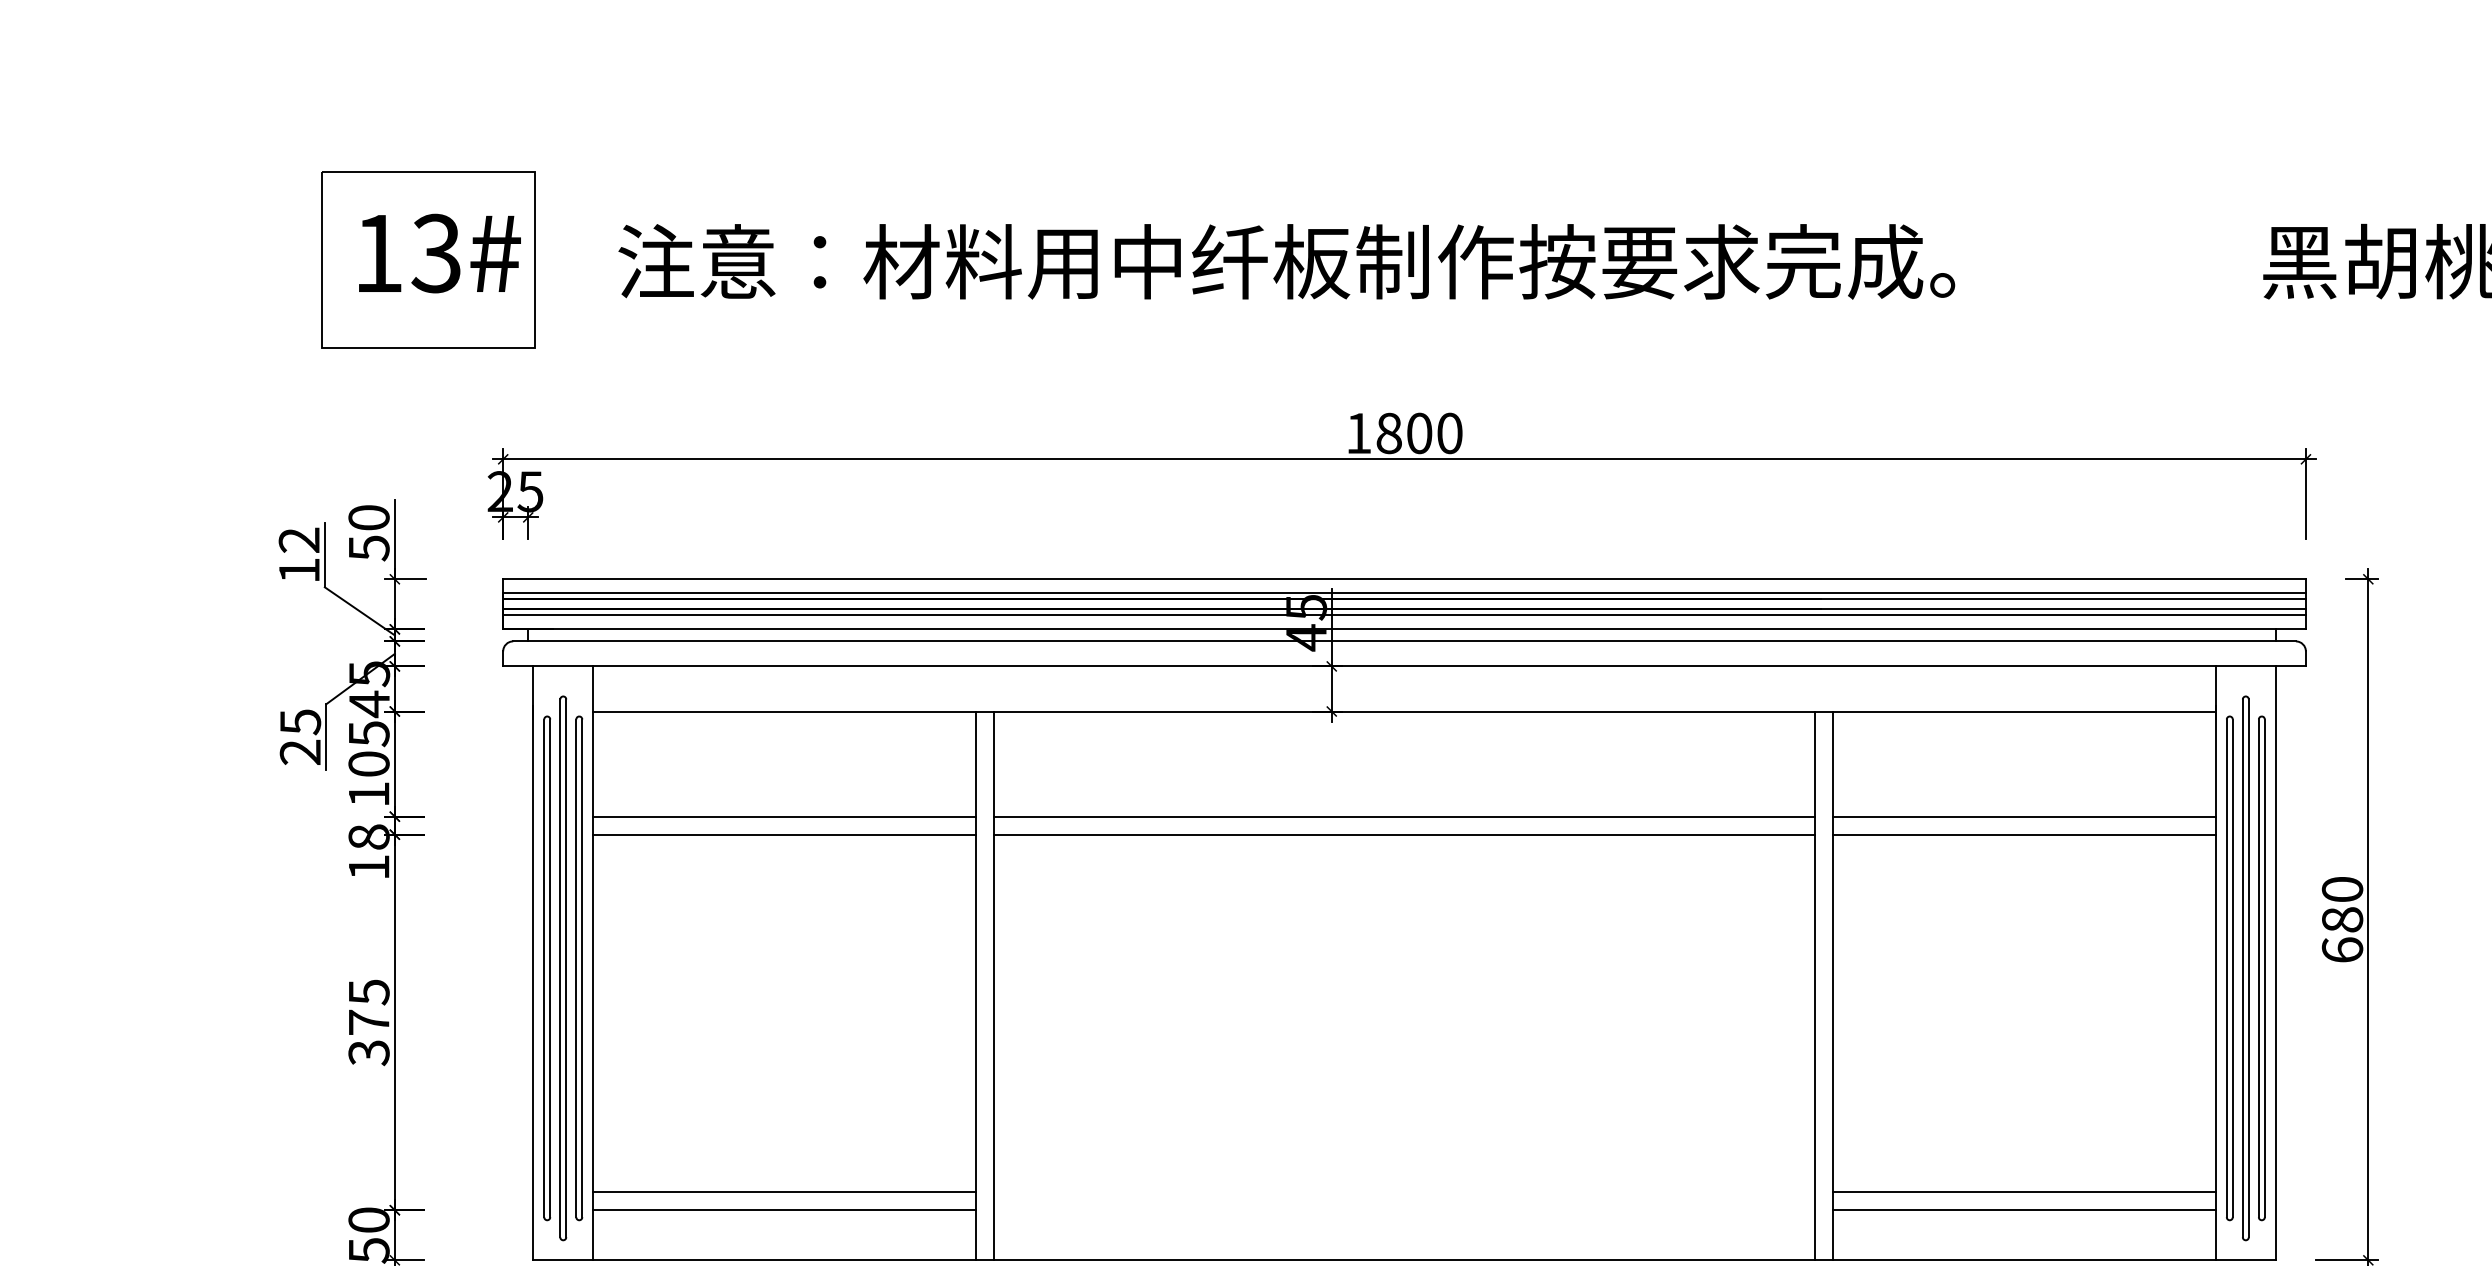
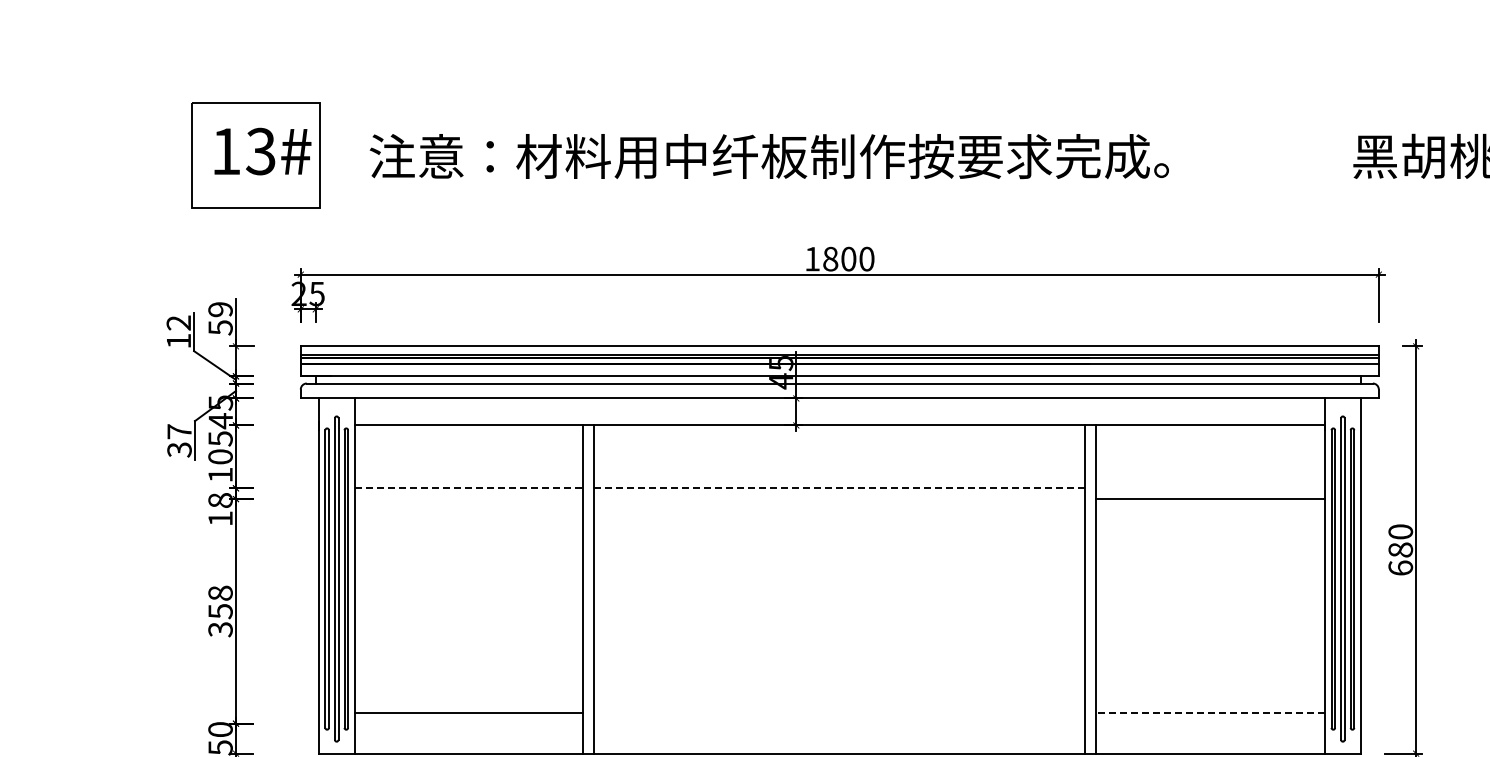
text: (368, 517) -> (220, 309), 50 -> 59
line: (1404, 614) -> (839, 367), removed
text: (300, 736) -> (179, 440), 25 -> 37
line: (785, 816) -> (469, 488), solid -> dashed
line: (1404, 816) -> (839, 488), solid -> dashed
line: (2024, 816) -> (1210, 488), removed
line: (783, 835) -> (468, 499), removed
line: (1404, 835) -> (839, 499), removed
text: (368, 1007) -> (220, 602), 375 -> 358
line: (2024, 1191) -> (1210, 712), solid -> dashed
line: (783, 1209) -> (468, 723), removed
line: (2024, 1209) -> (1210, 723), removed

